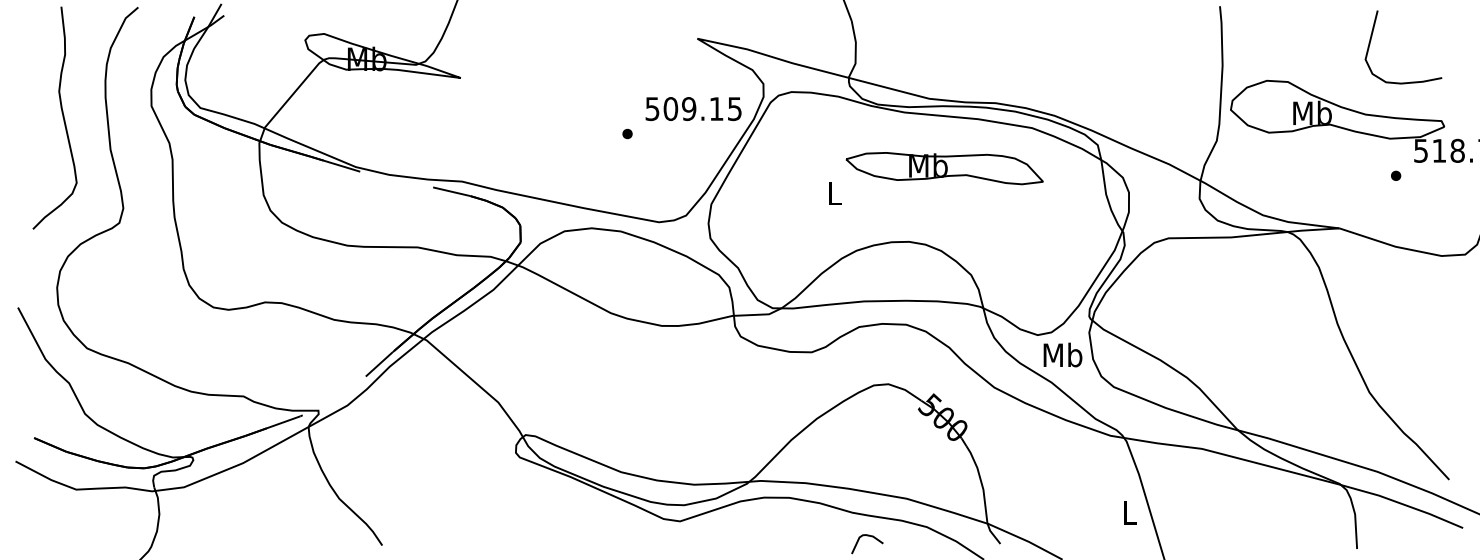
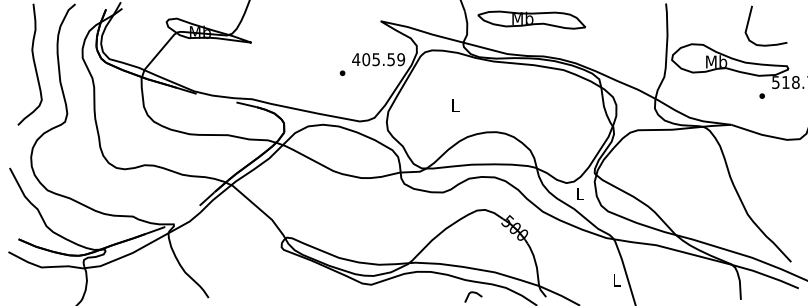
text: (693, 108) -> (378, 59), 509.15 -> 405.59
part: (944, 167) -> (531, 19), moved
text: (1061, 354) -> (579, 193), Mb -> L

